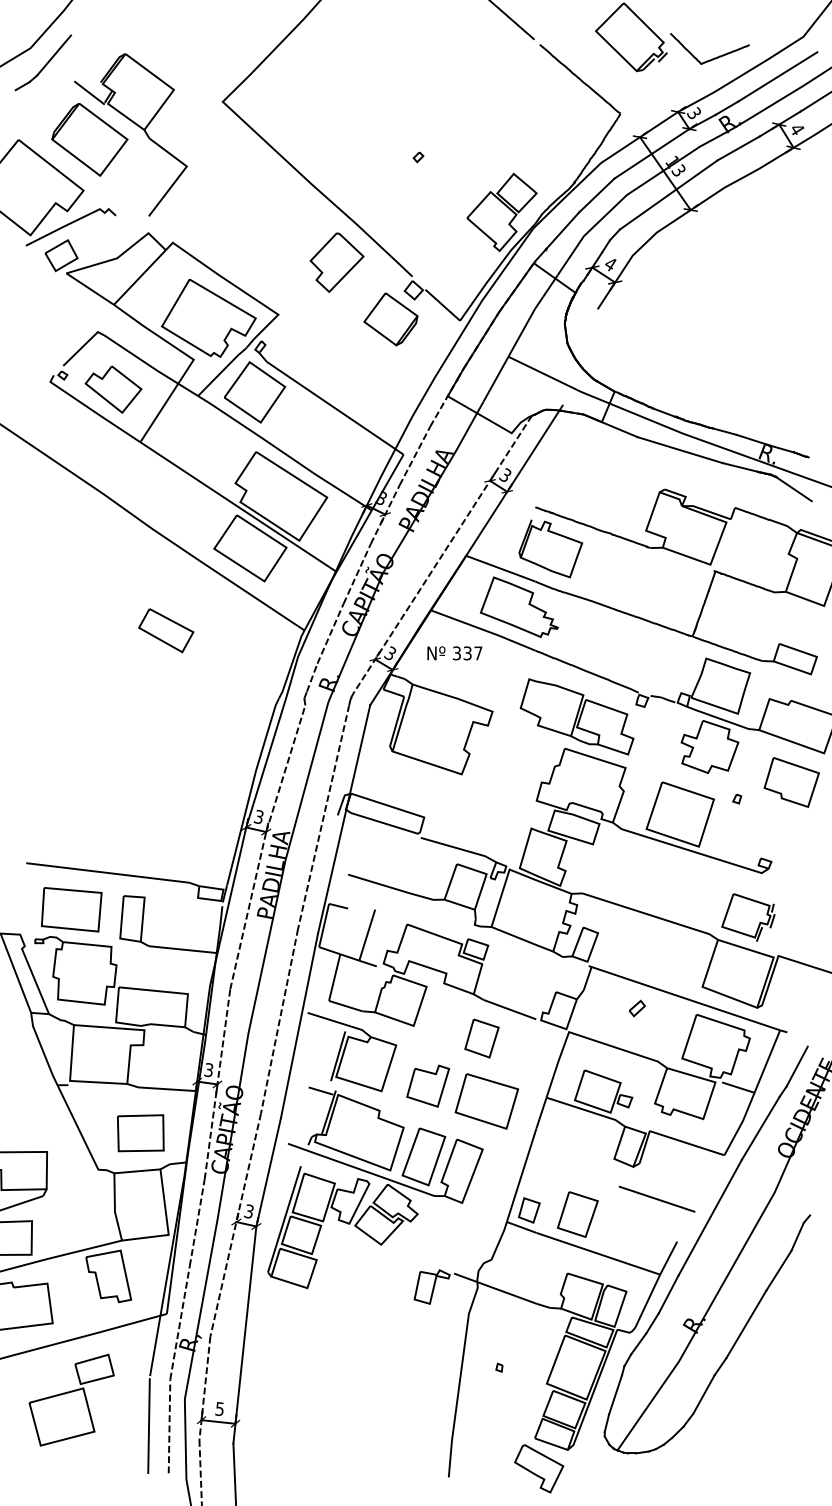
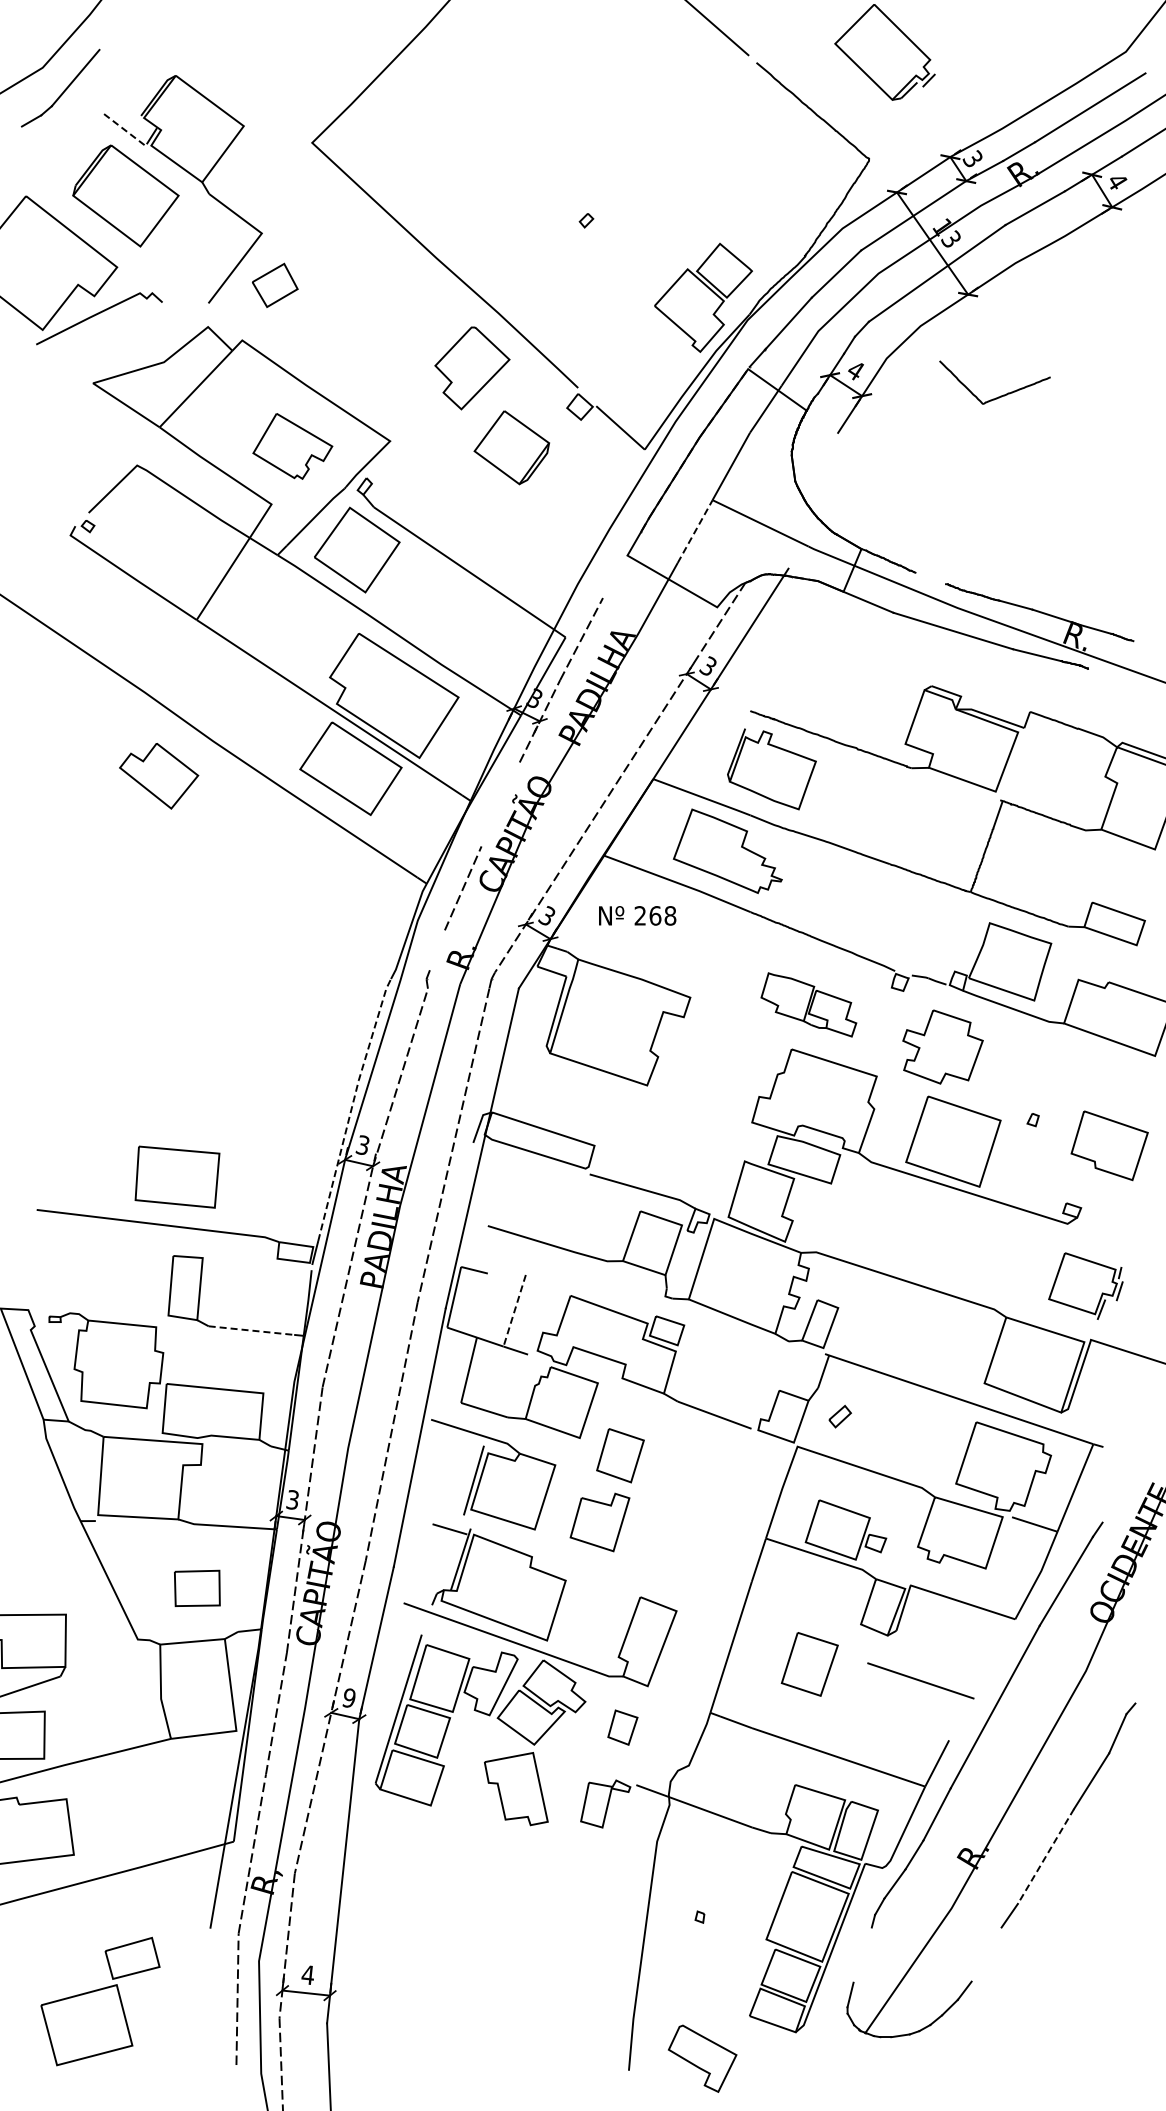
part: (713, 58) -> (1000, 395), moved
line: (89, 93) -> (125, 130), solid -> dashed
part: (61, 254) -> (275, 284), moved
part: (208, 318) -> (292, 446), size x0.6
part: (390, 319) -> (511, 447), moved
line: (496, 379) -> (695, 531), solid -> dashed
part: (113, 389) -> (159, 776), moved
line: (444, 403) -> (622, 565), removed
line: (663, 412) -> (930, 578), removed
line: (793, 489) -> (1112, 685), removed
line: (357, 573) -> (500, 804), removed
part: (165, 630) -> (232, 884), removed
text: (467, 653) -> (655, 915), 337 -> 268
line: (312, 677) -> (437, 949), removed
part: (576, 716) -> (808, 1004), size x0.6
part: (709, 746) -> (942, 1046), moved
part: (791, 782) -> (1109, 1145), moved
line: (251, 790) -> (352, 1107), solid -> dashed
part: (71, 909) -> (177, 1176), moved
part: (748, 917) -> (1085, 1285), moved
line: (367, 935) -> (514, 1311), solid -> dashed
line: (179, 949) -> (251, 1330), solid -> dashed
part: (636, 1008) -> (839, 1416), moved
part: (481, 1038) -> (620, 1455), moved
line: (797, 1066) -> (1117, 1494), removed
part: (486, 1101) -> (682, 1543), removed
part: (140, 1133) -> (197, 1588), size x0.7
part: (423, 1156) -> (593, 1621), removed
part: (529, 1210) -> (622, 1727), moved
text: (248, 1211) -> (348, 1697), 3 -> 9
part: (577, 1214) -> (809, 1664), moved
part: (108, 1276) -> (516, 1789), moved
line: (745, 1324) -> (1045, 1856), solid -> dashed
line: (615, 1394) -> (862, 1954), removed
line: (703, 1394) -> (986, 1954), removed
part: (71, 1400) -> (100, 2001), moved
text: (219, 1408) -> (307, 1974), 5 -> 4
line: (148, 1425) -> (208, 1998), removed
part: (539, 1468) -> (702, 2058), moved

